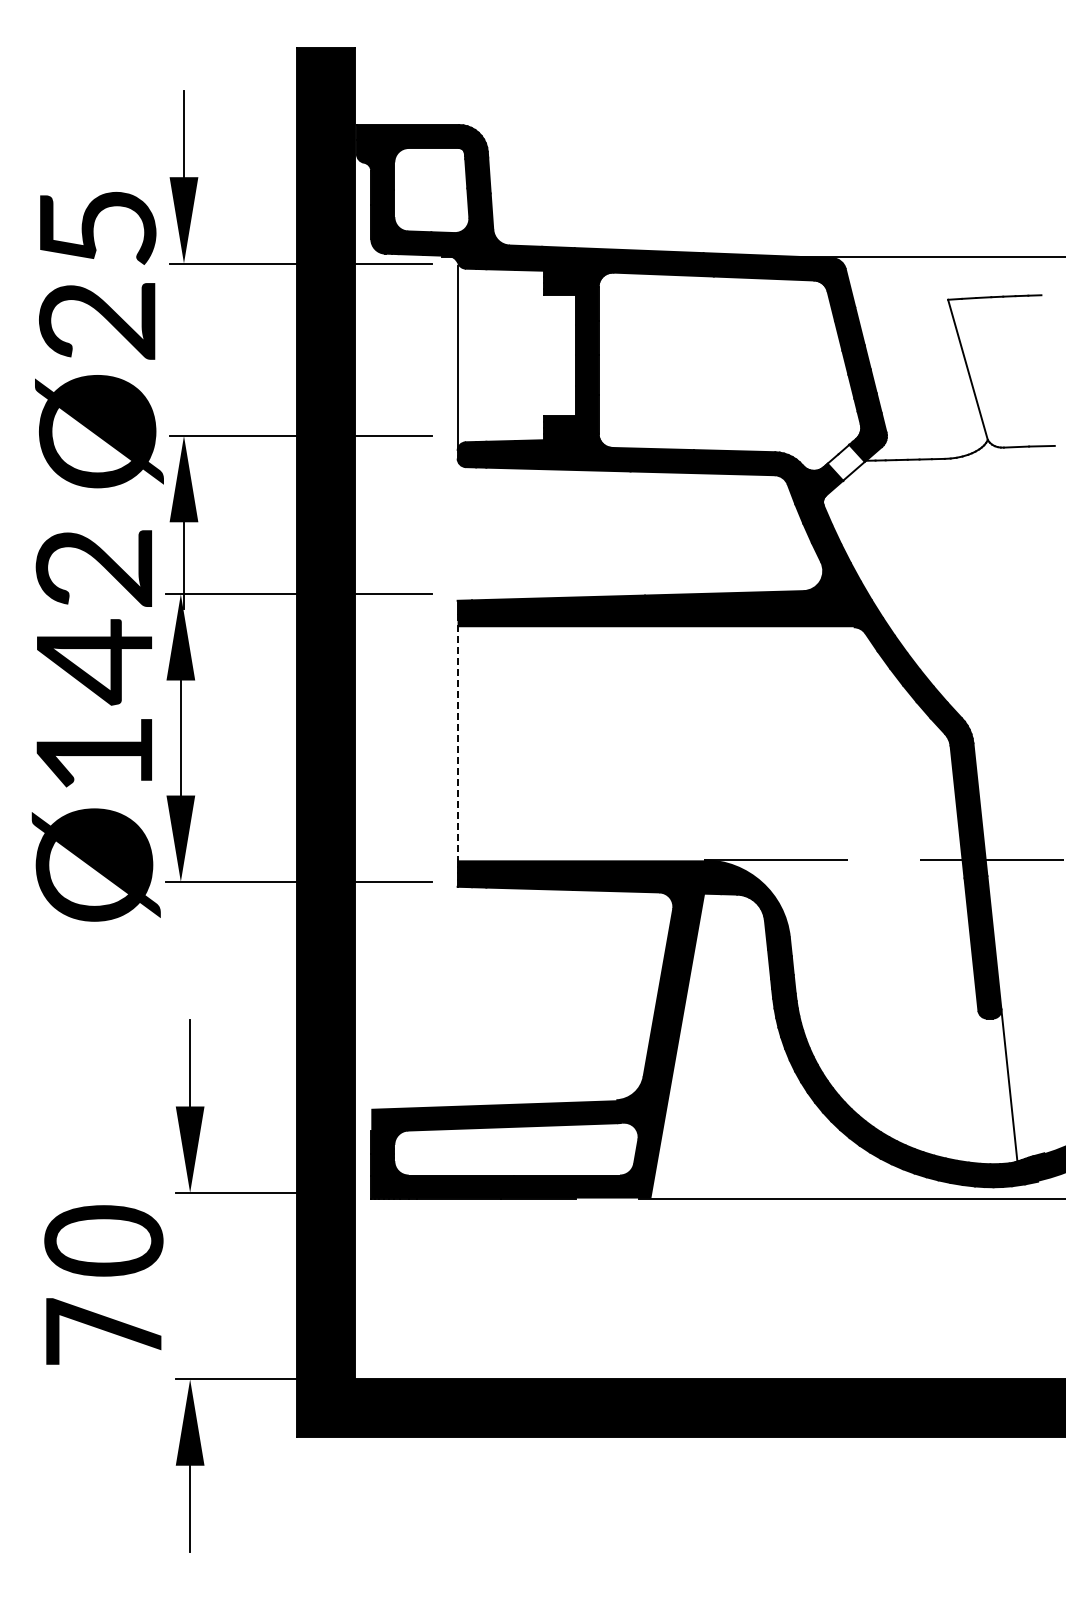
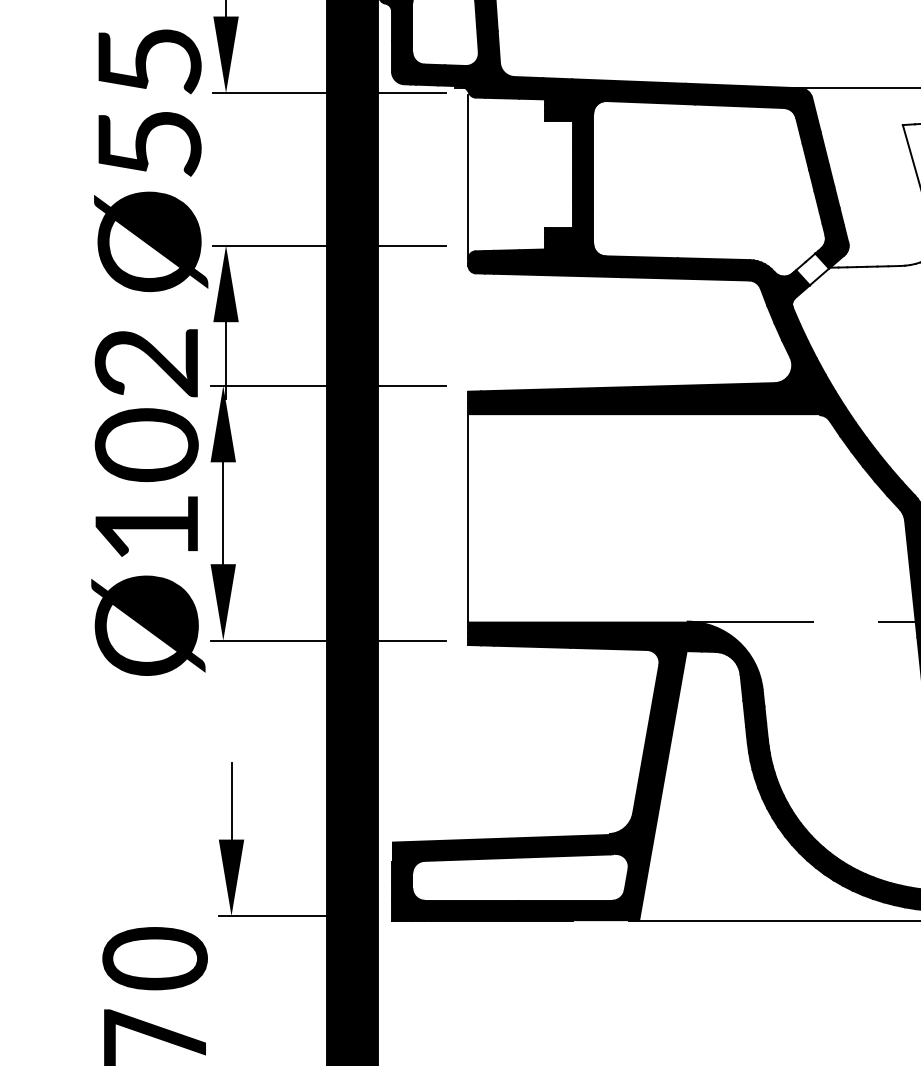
text: (97, 321) -> (149, 144), Ø25 -> Ø55
text: (94, 662) -> (146, 446), Ø142 -> Ø102
line: (457, 737) -> (468, 512), dashed -> solid

